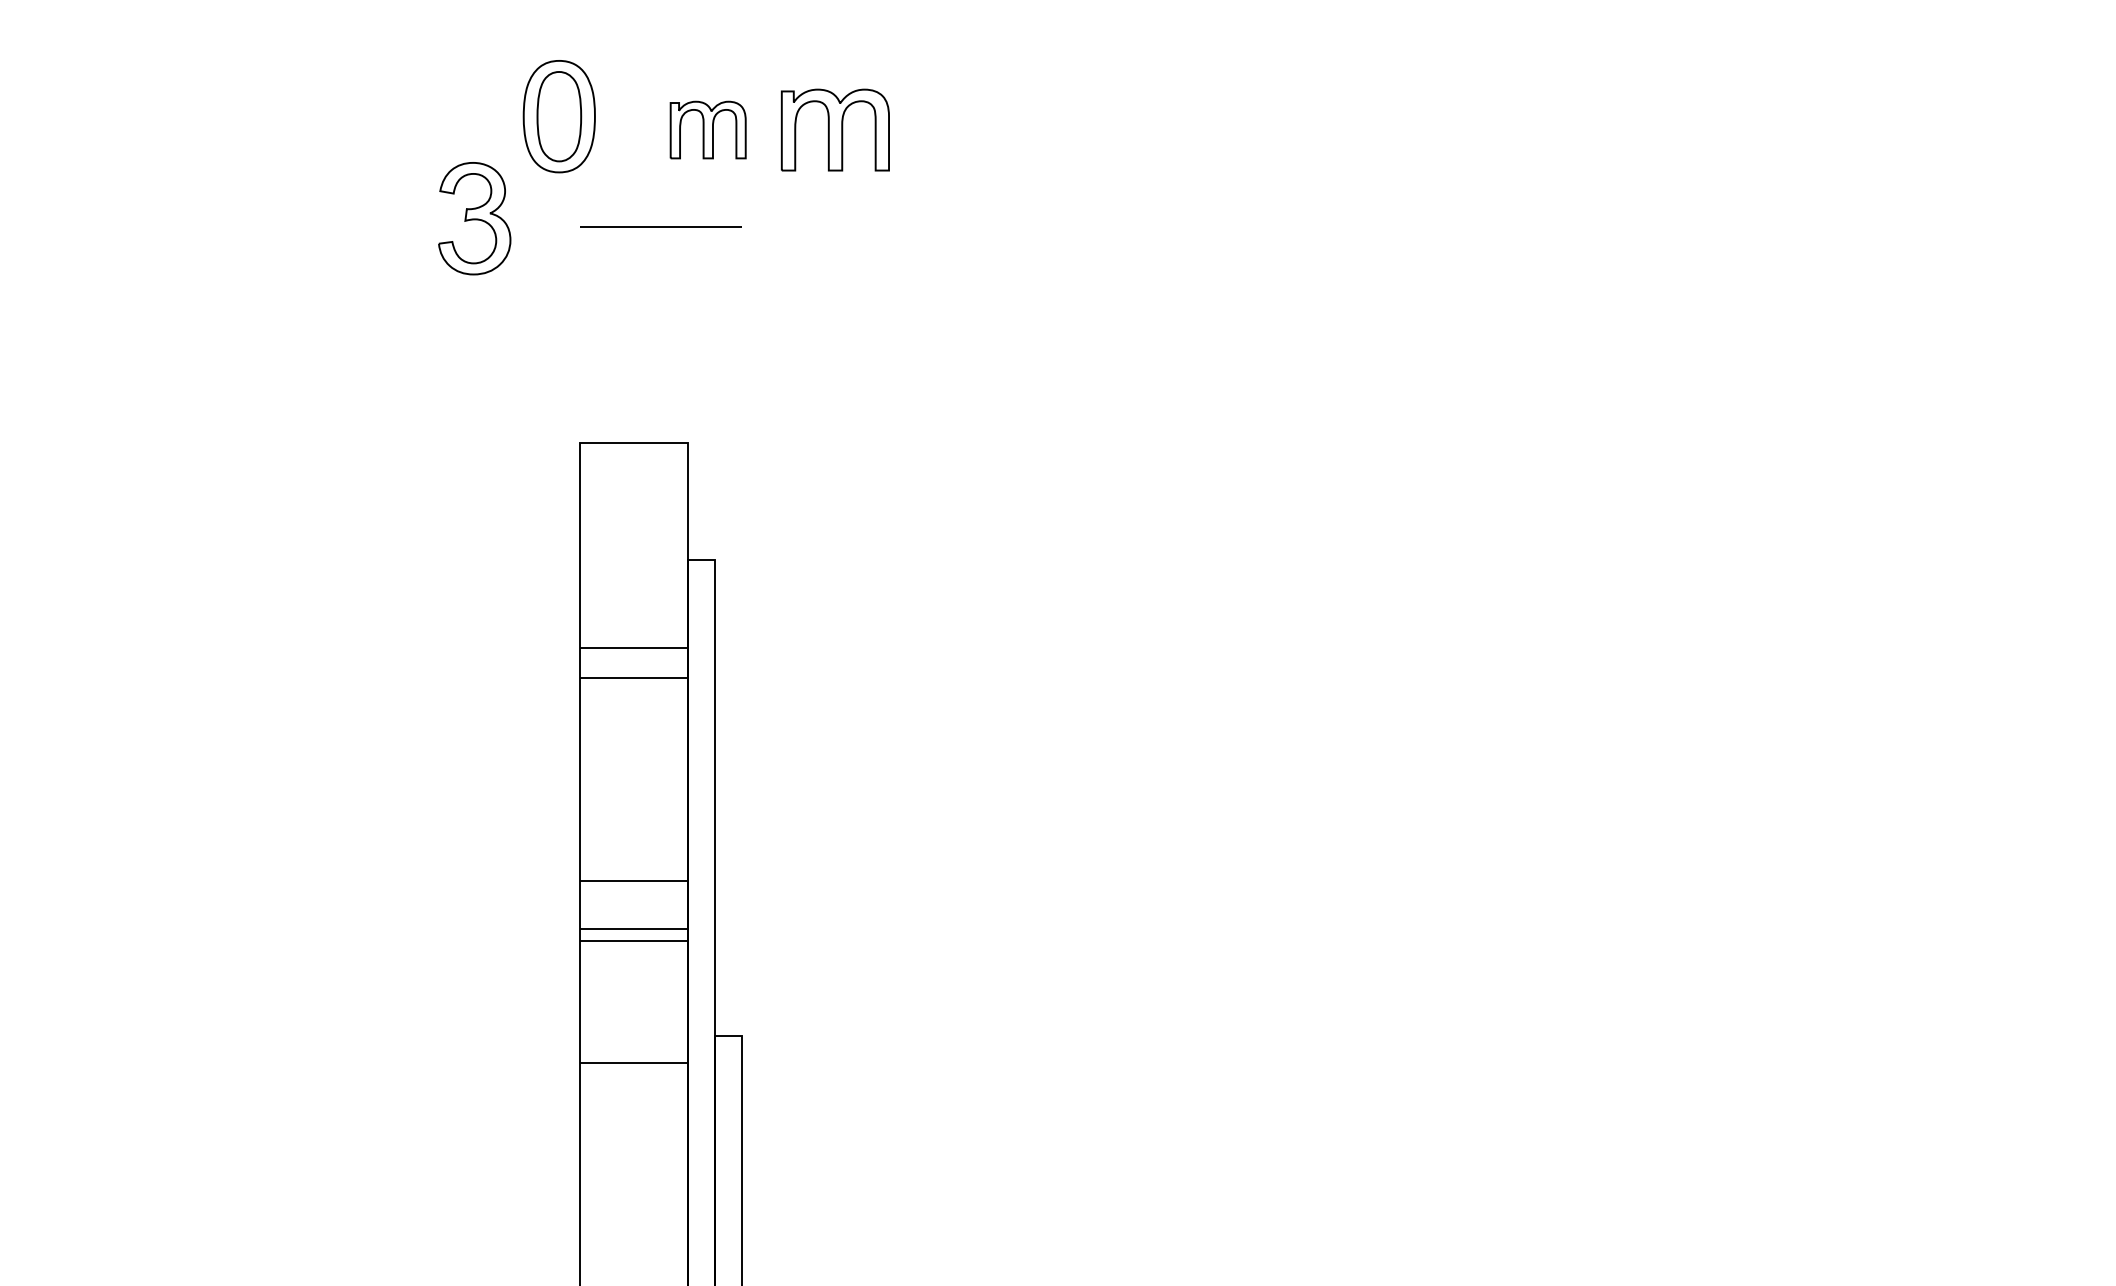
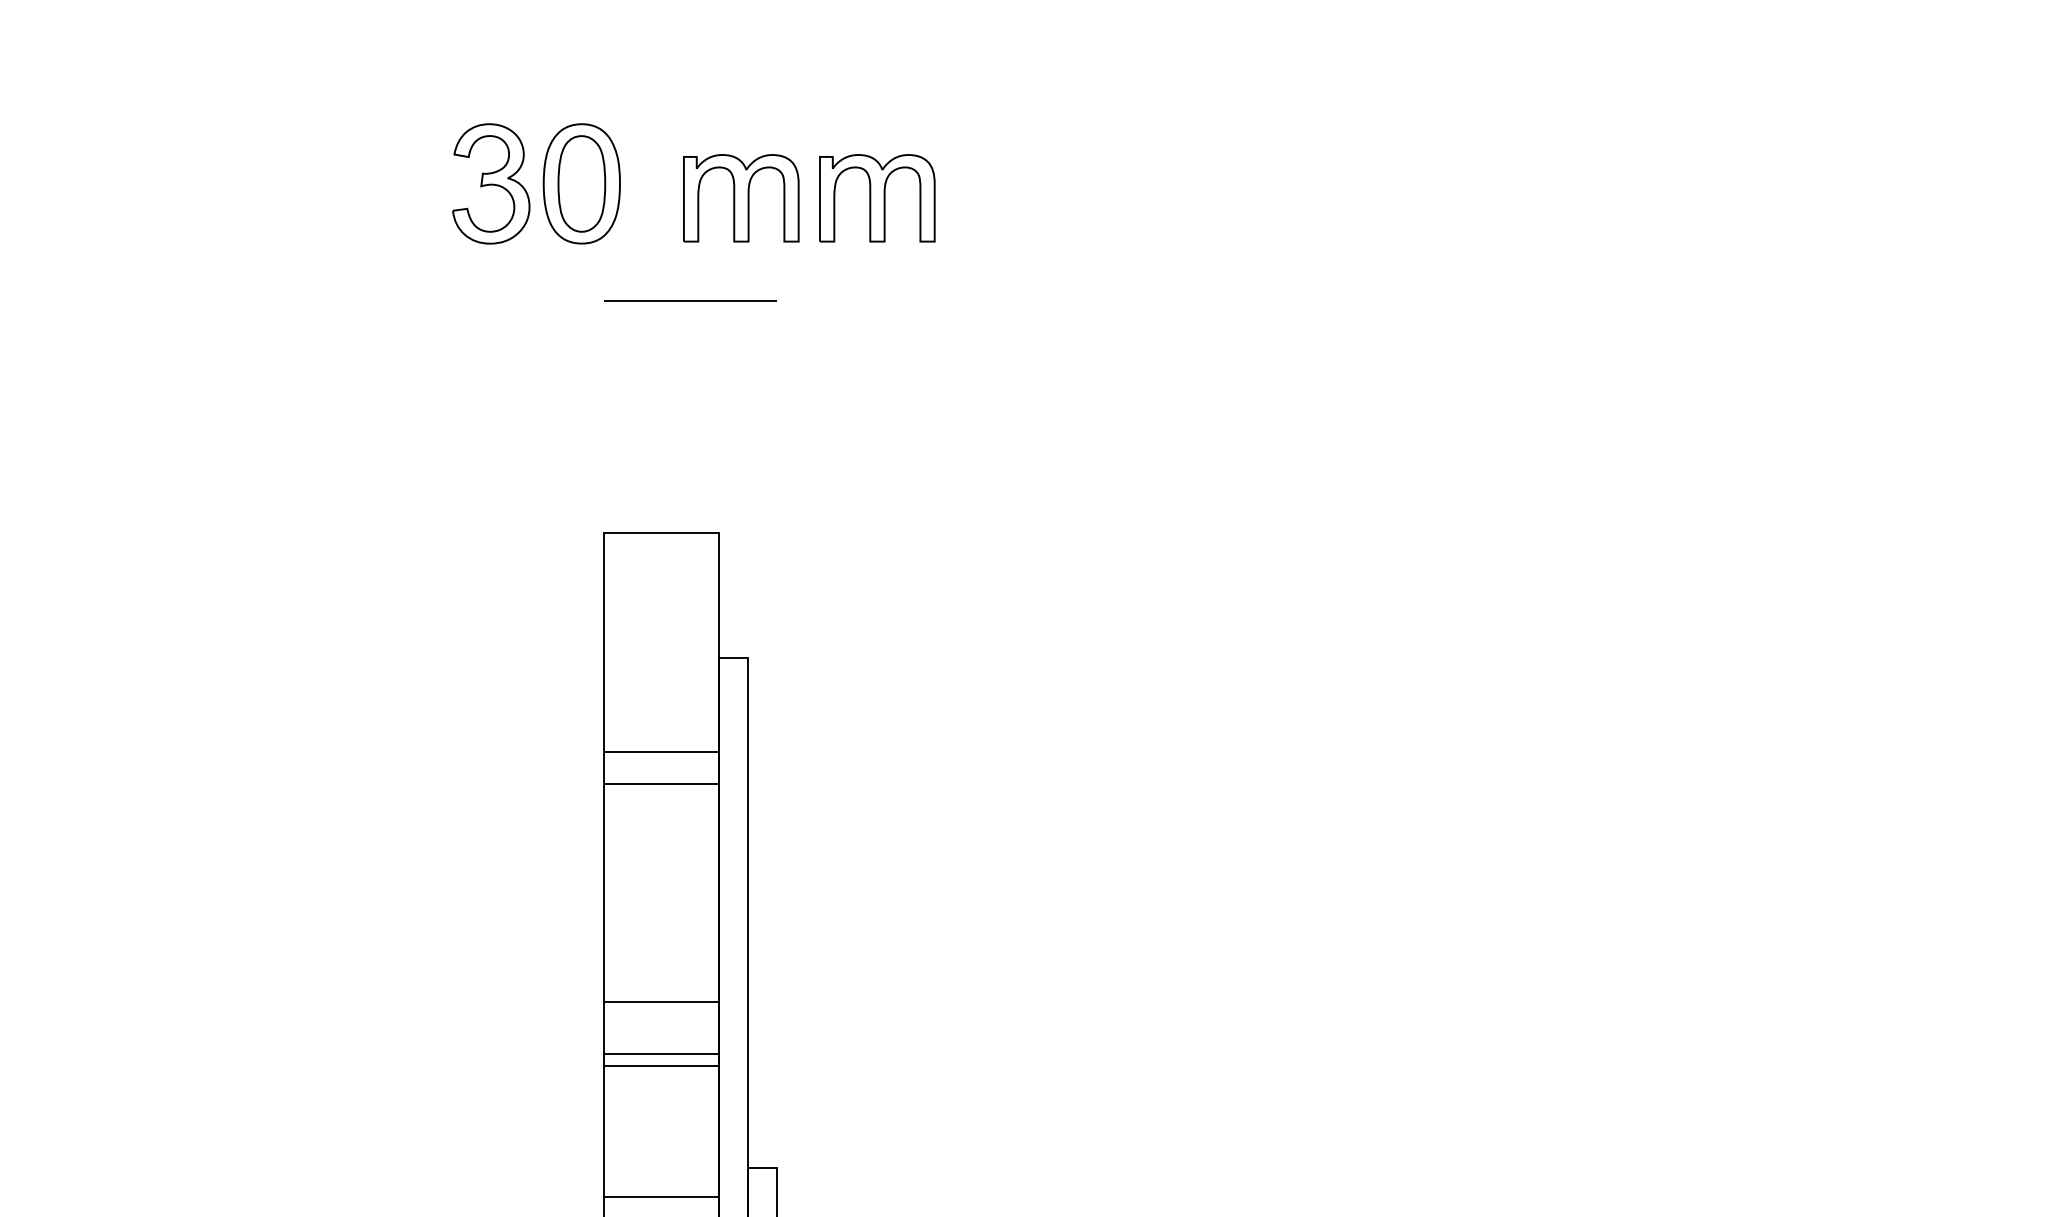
part: (707, 129) -> (740, 197), size x1.43
part: (474, 218) -> (491, 183), moved

